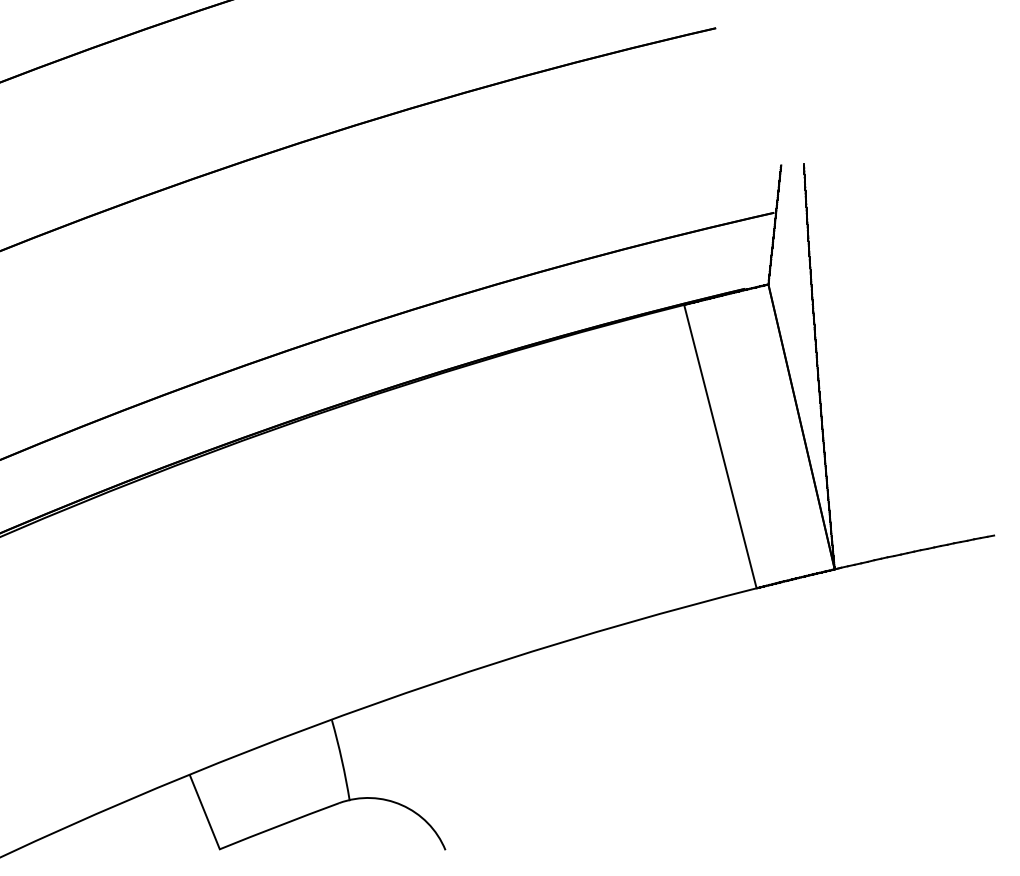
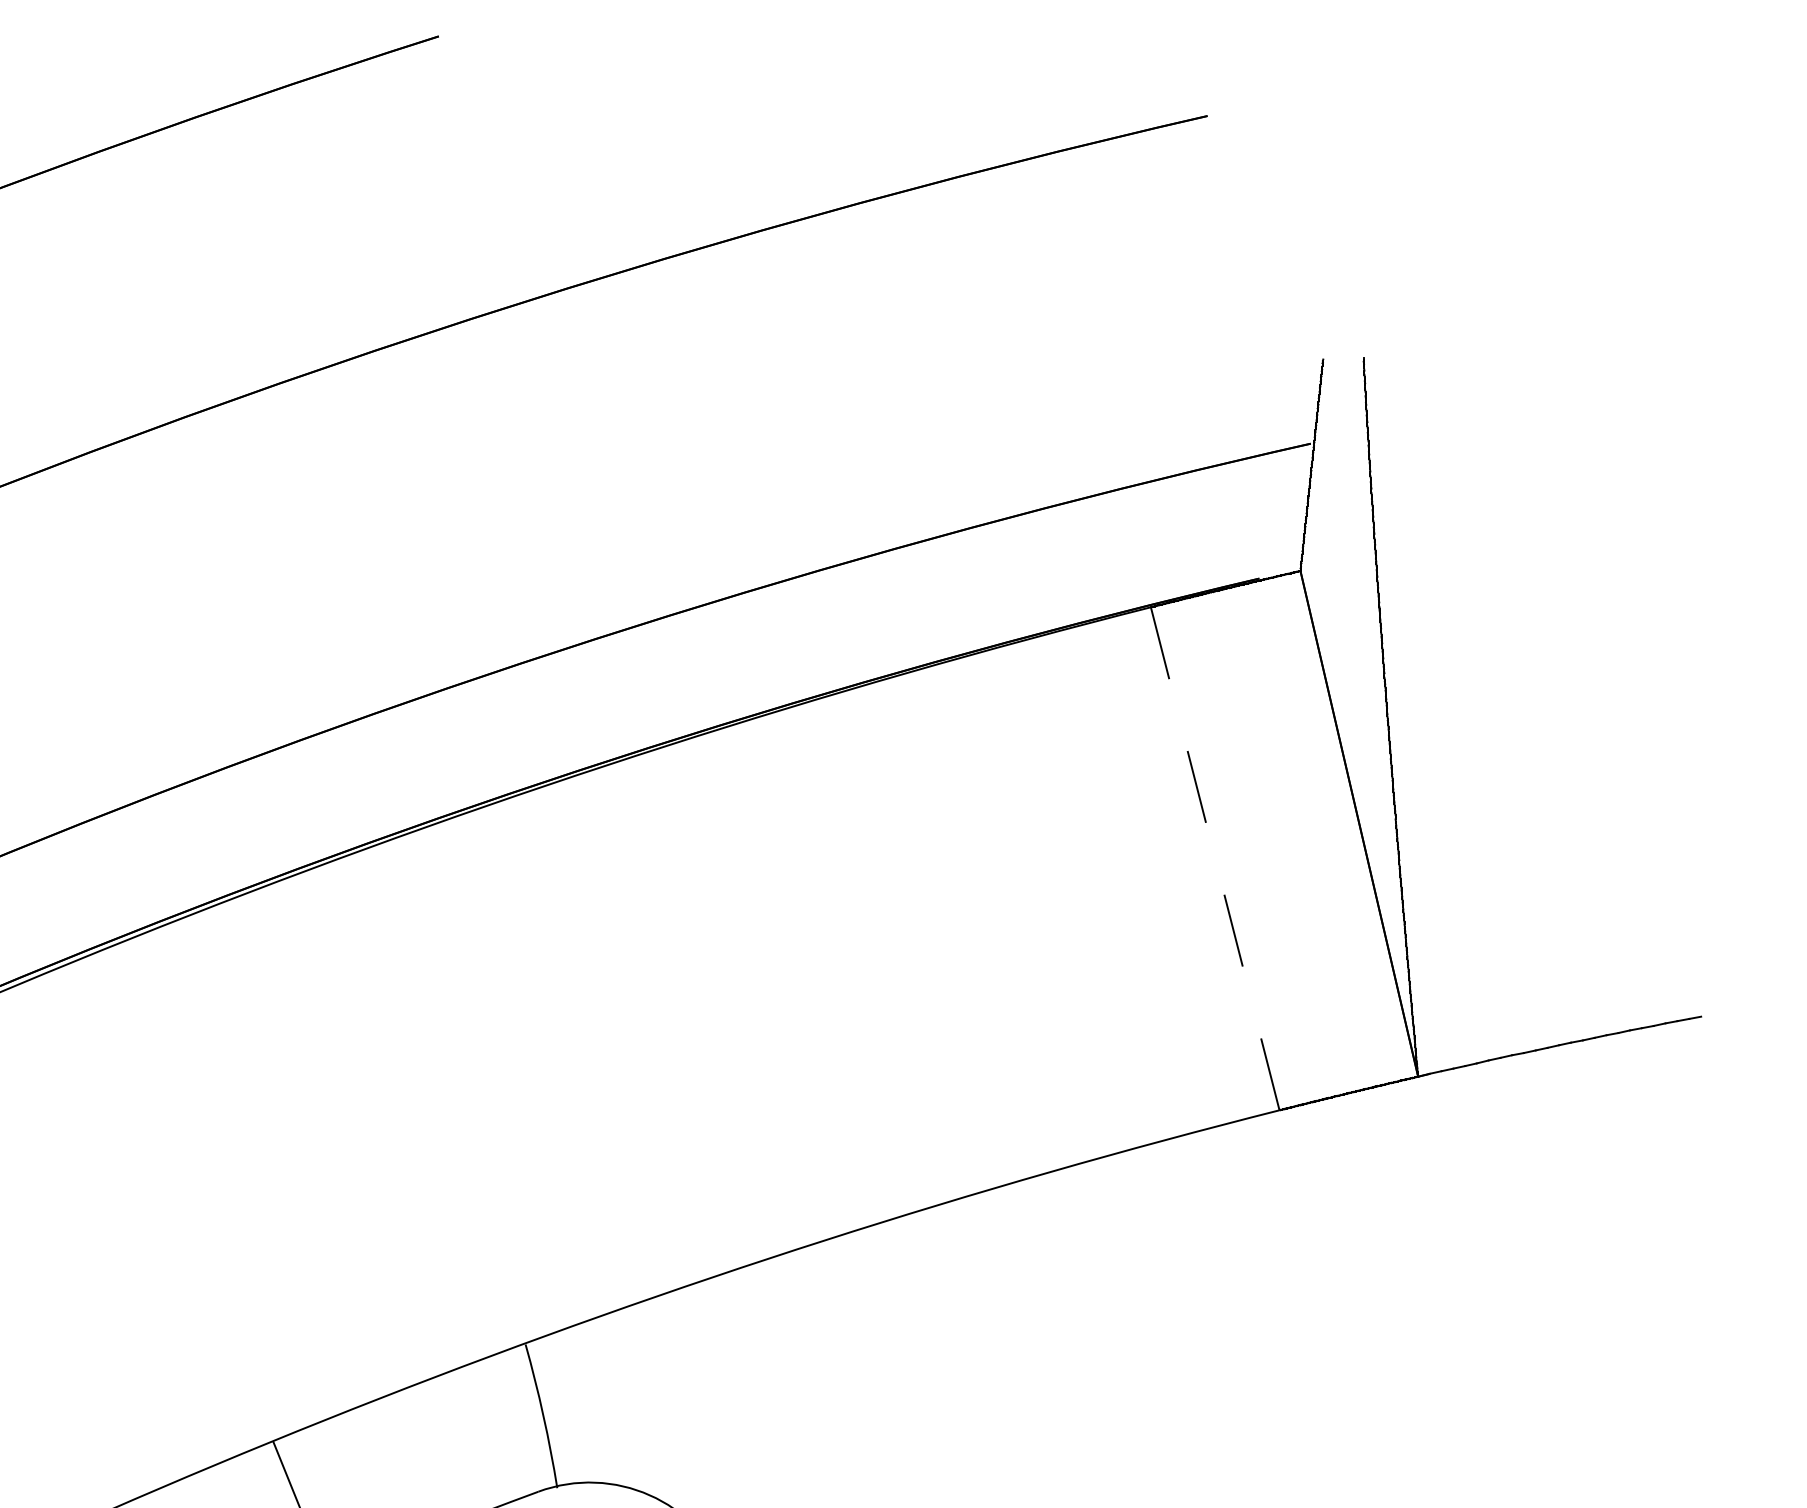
line: (720, 446) -> (1215, 858), solid -> dashed

